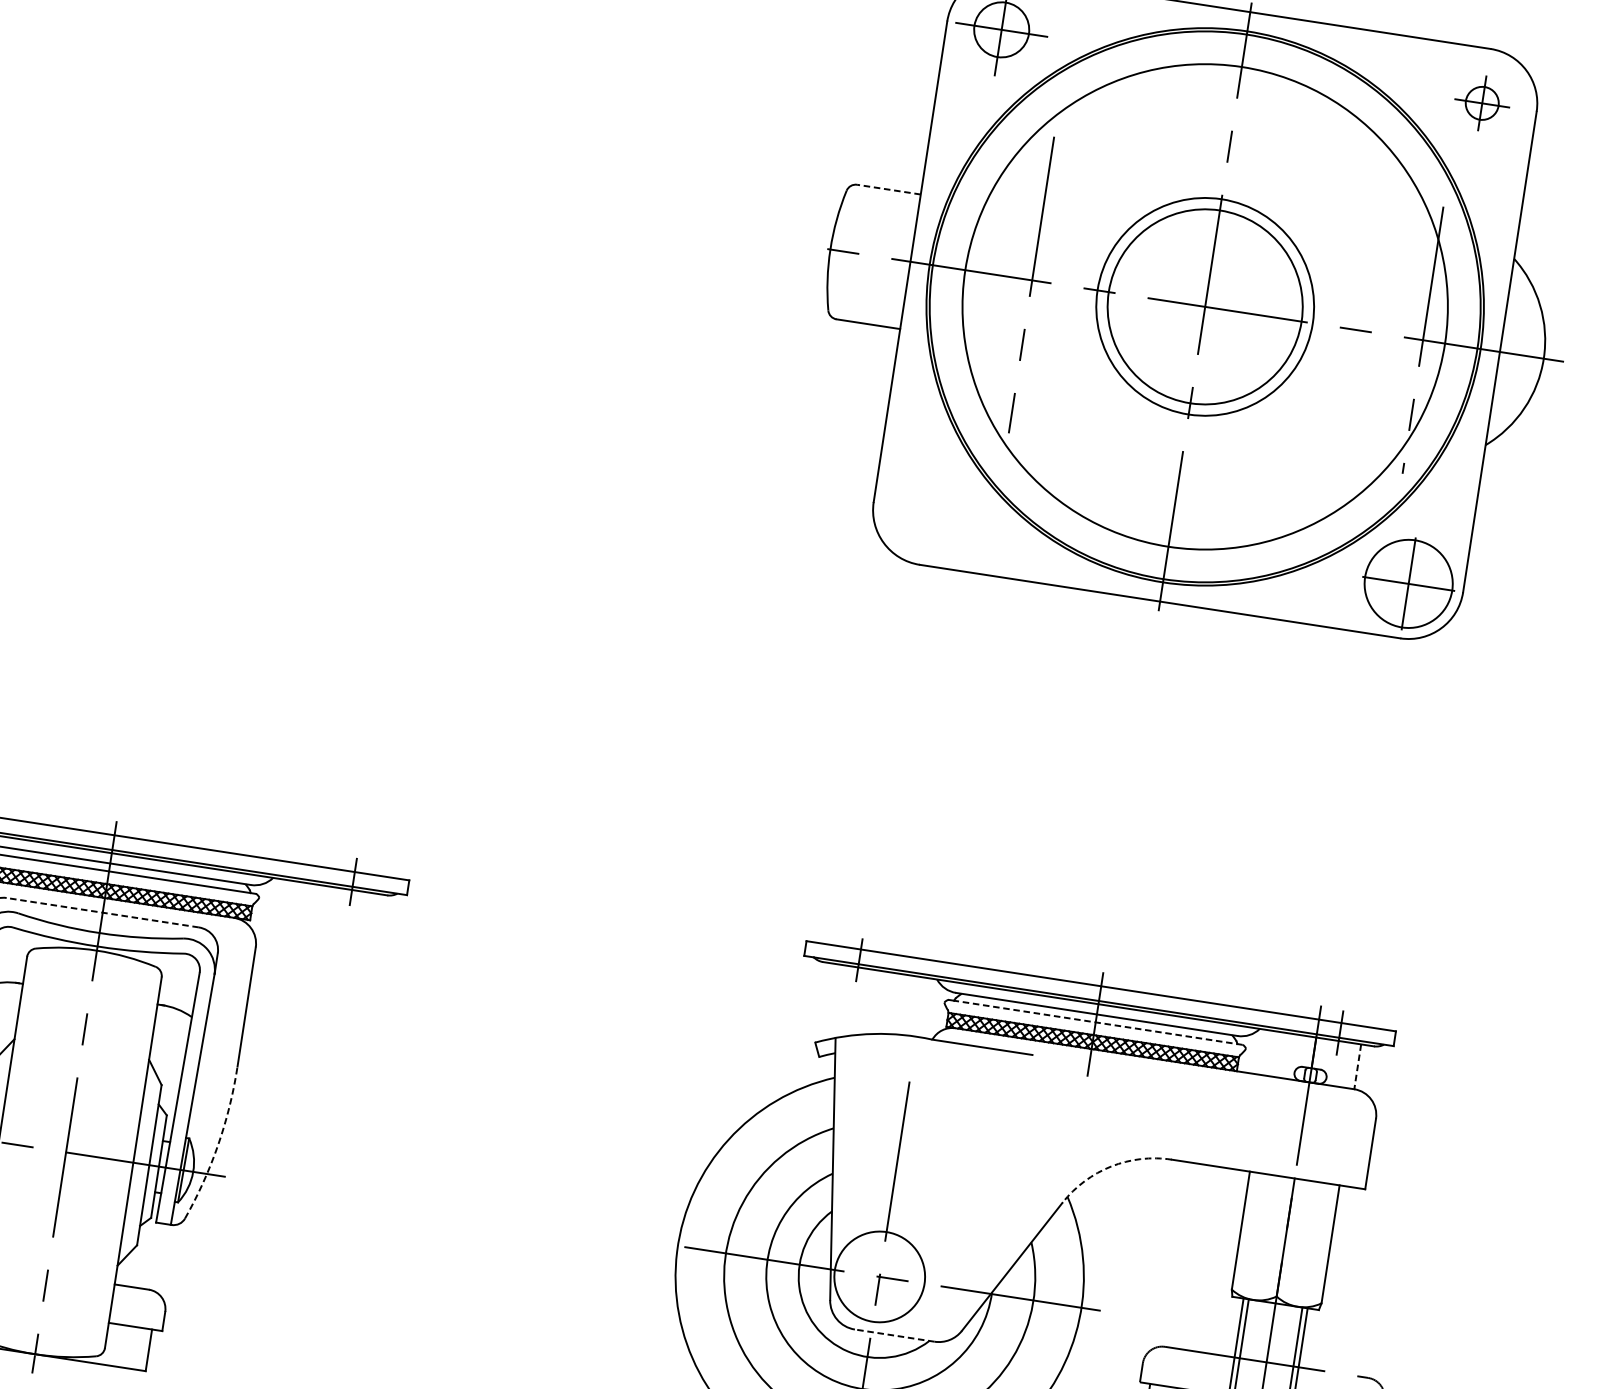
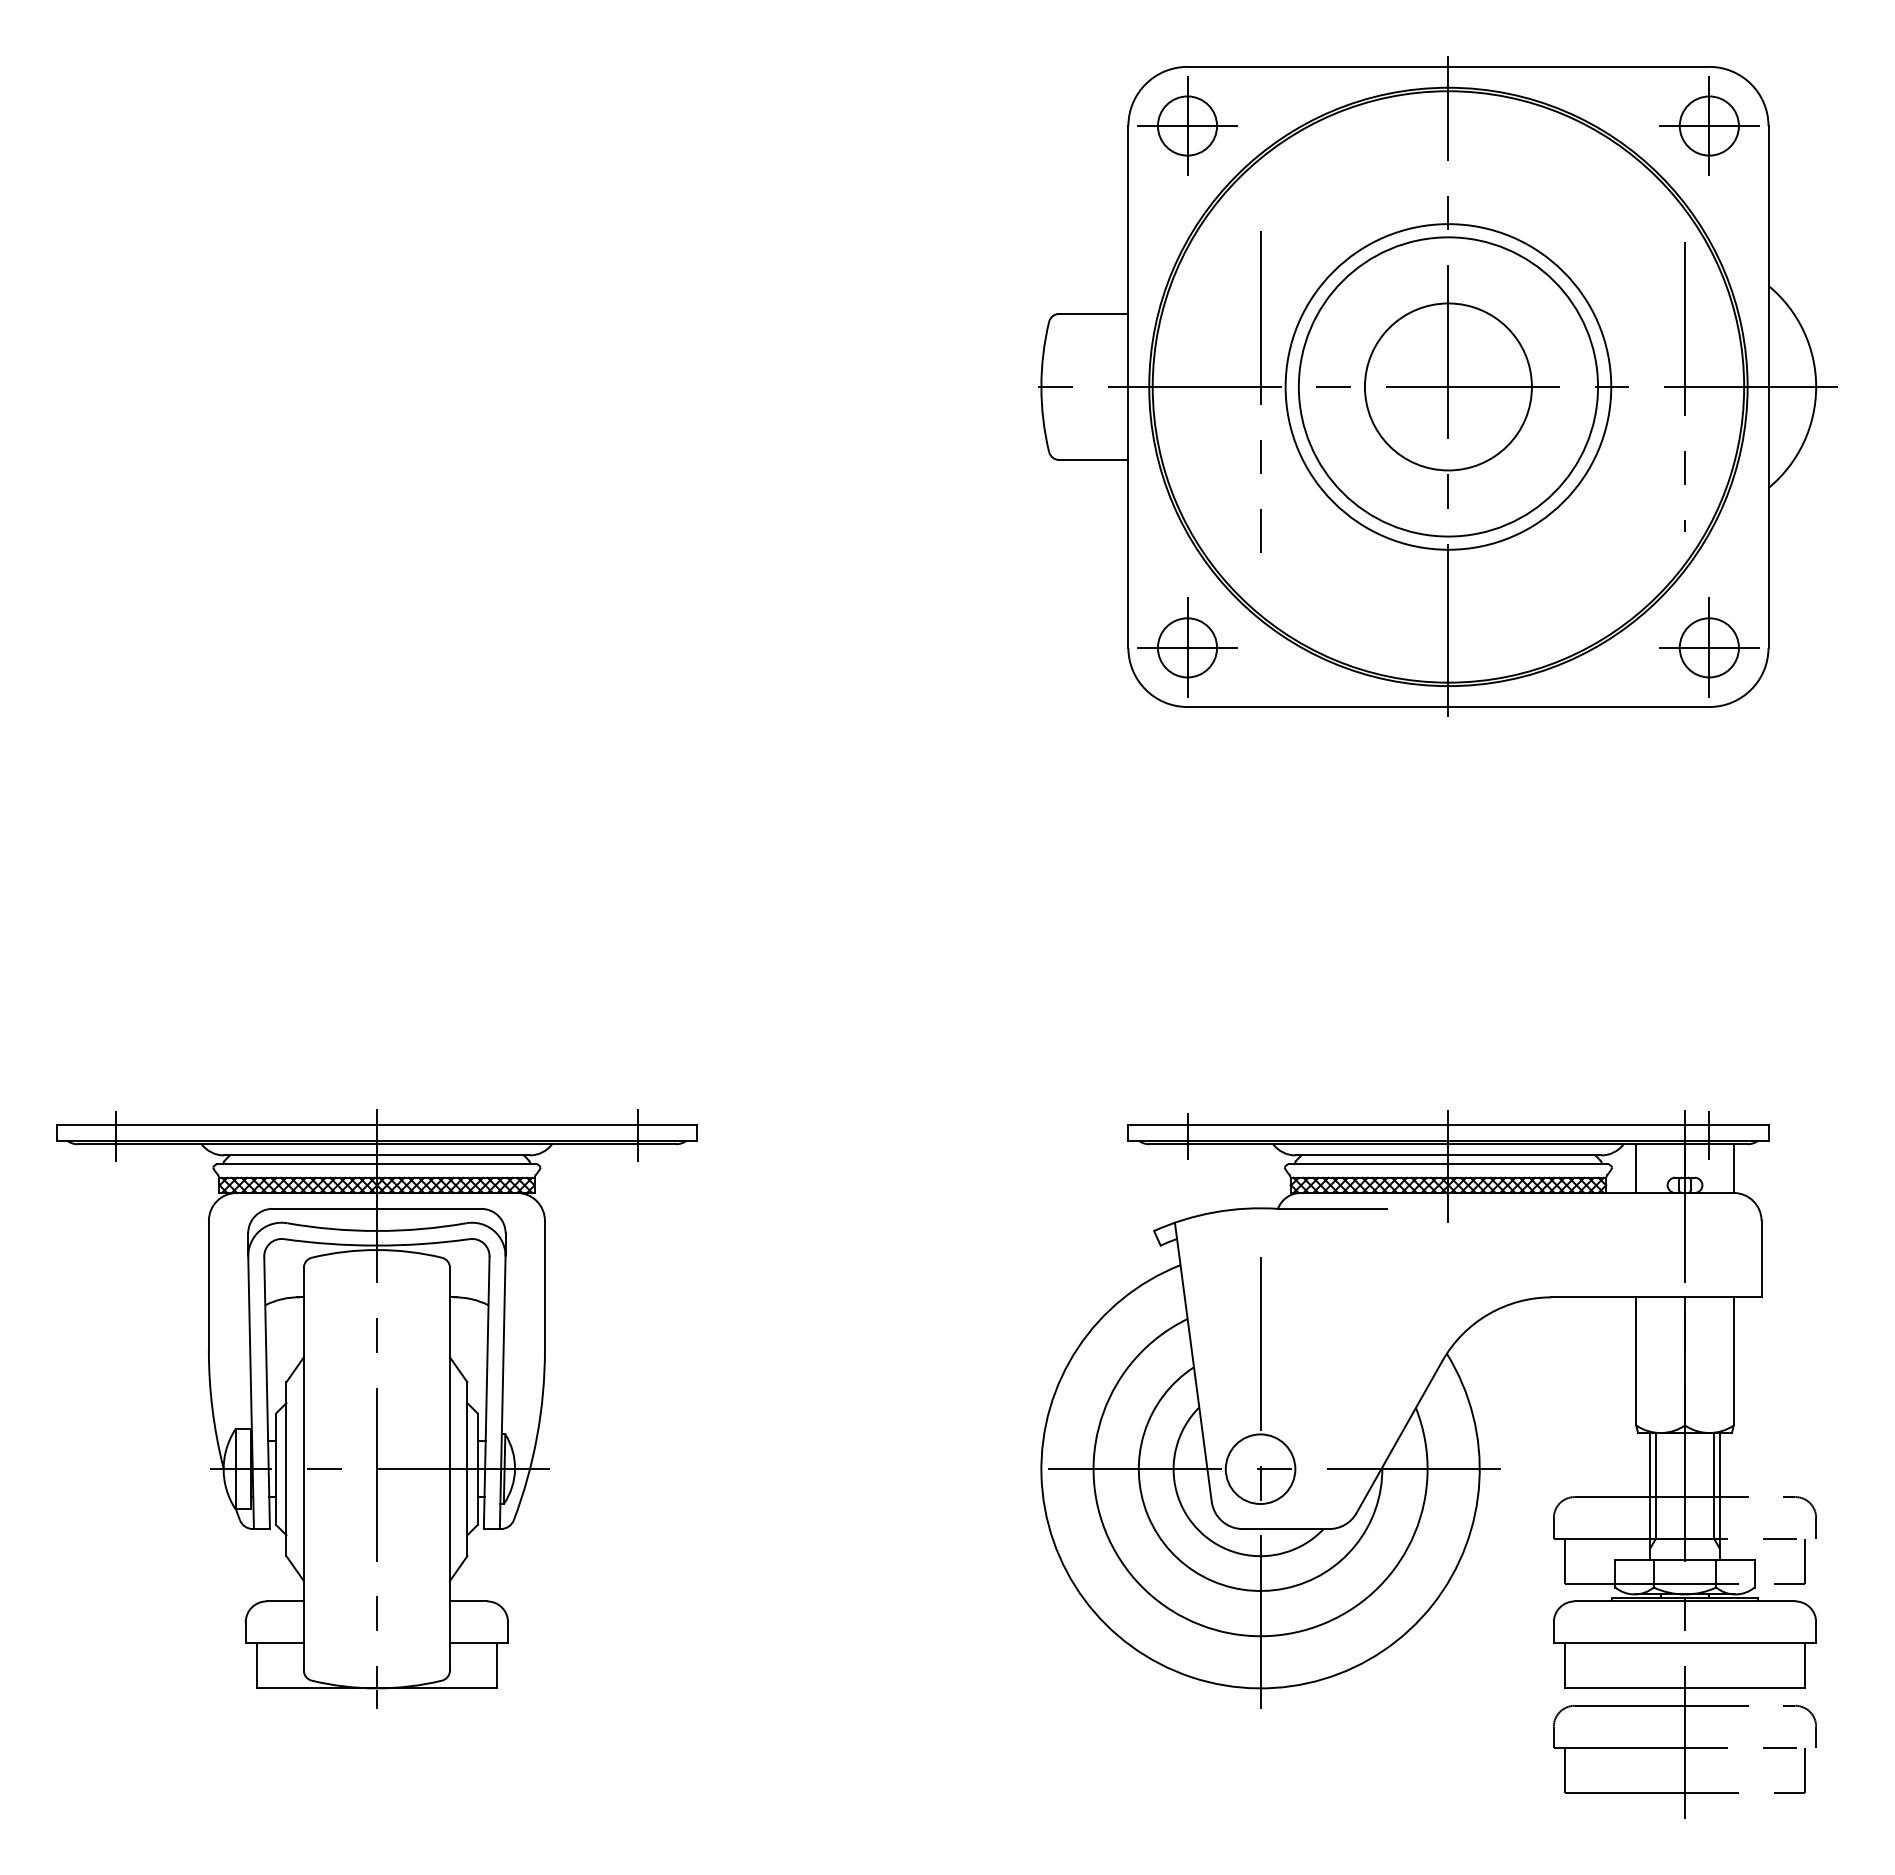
part: (1482, 102) -> (1709, 125), size x1.67
line: (888, 189) -> (1093, 313), dashed -> solid
circle: (1204, 306) -> (1447, 386), size x0.71
circle: (1205, 306) -> (1448, 386), size x0.62
circle: (1205, 306) -> (1448, 386), size x1.43
part: (928, 510) -> (1187, 647), added
circle: (1407, 583) -> (1708, 647), size x0.62
line: (102, 912) -> (376, 1208), dashed -> solid
line: (1098, 1023) -> (1451, 1164), dashed -> solid
line: (1268, 1053) -> (1636, 1168), added
line: (1357, 1067) -> (1733, 1169), dashed -> solid
arc: (218, 1144) -> (537, 1436), dashed -> solid
arc: (1111, 1166) -> (1488, 1314), dashed -> solid
circle: (879, 1277) -> (1260, 1469), size x0.71
line: (894, 1335) -> (1285, 1529), dashed -> solid

